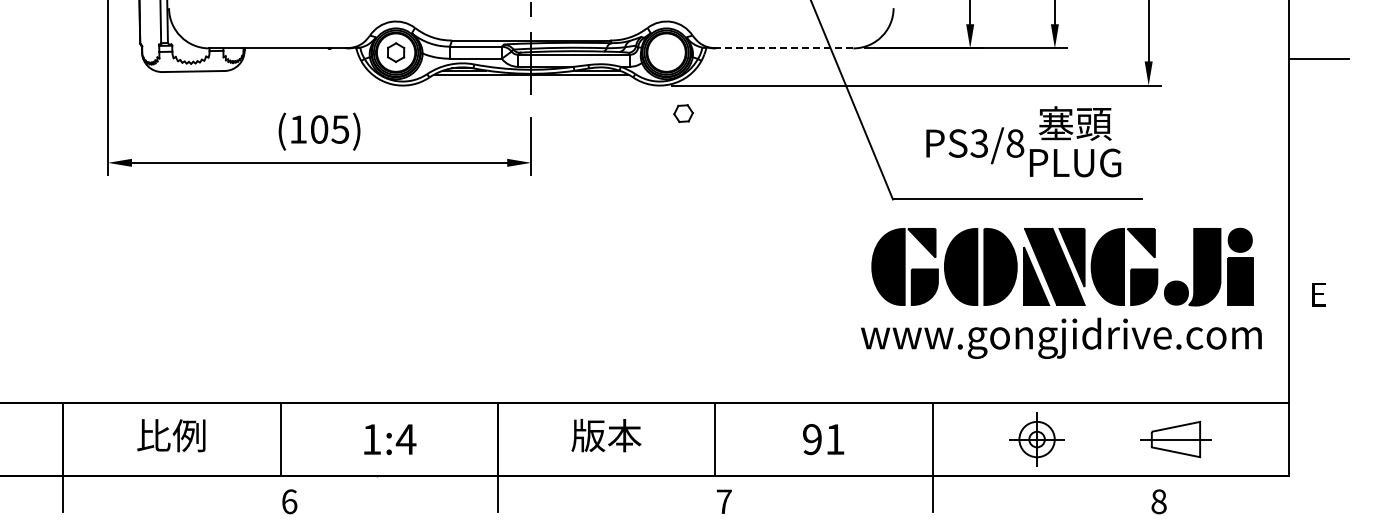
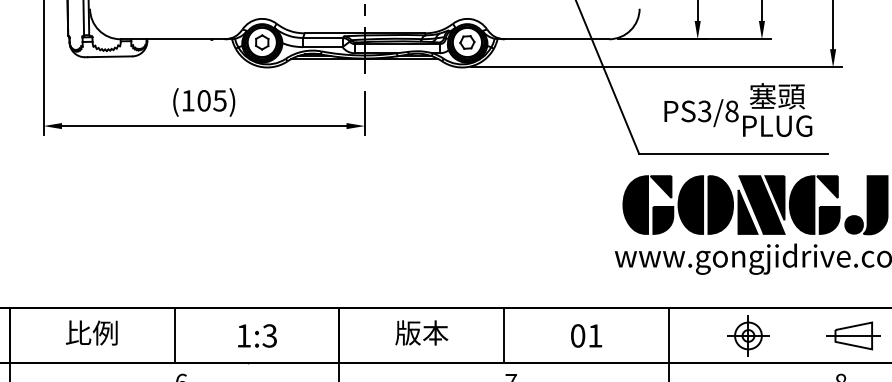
line: (784, 48) -> (556, 39), dashed -> solid
part: (683, 113) -> (467, 42), moved
text: (405, 439) -> (269, 335), 1:4 -> 1:3
text: (812, 439) -> (578, 335), 91 -> 01

